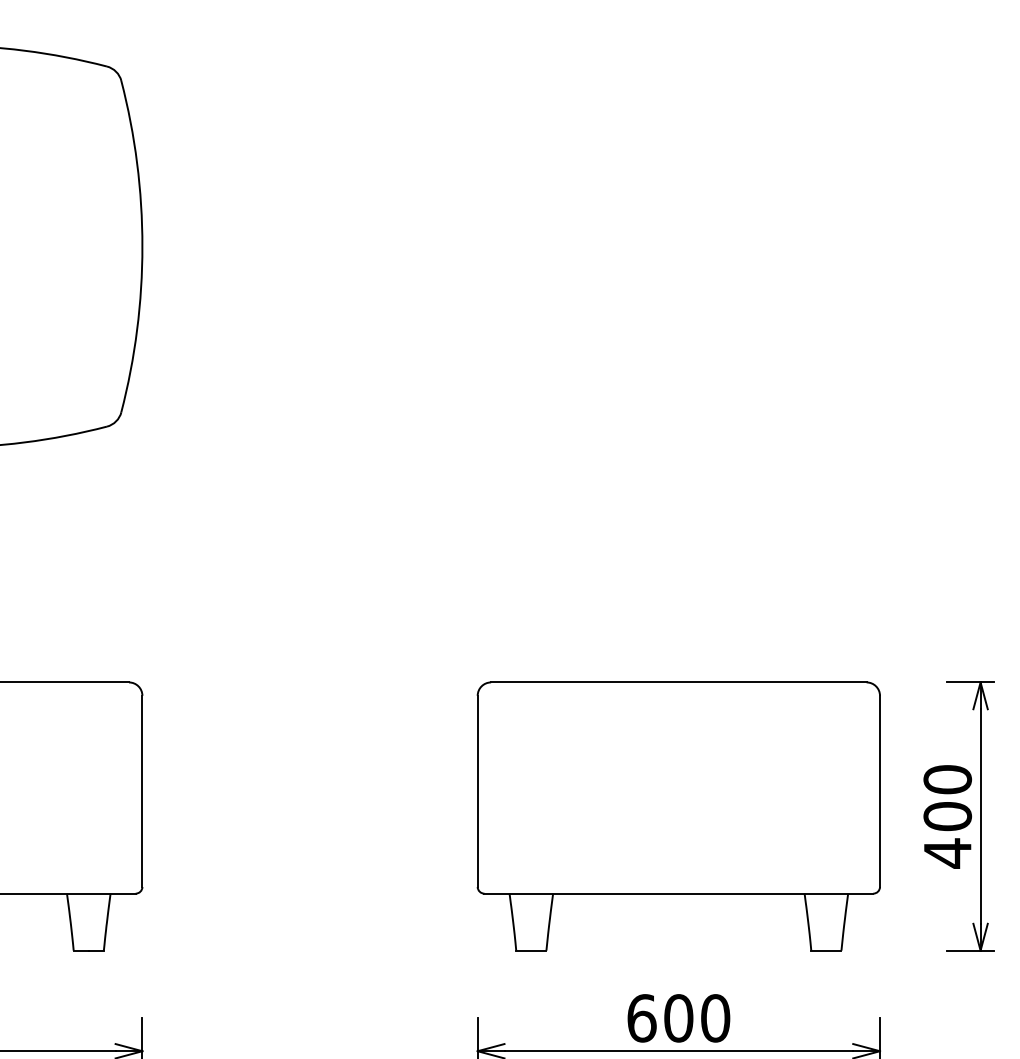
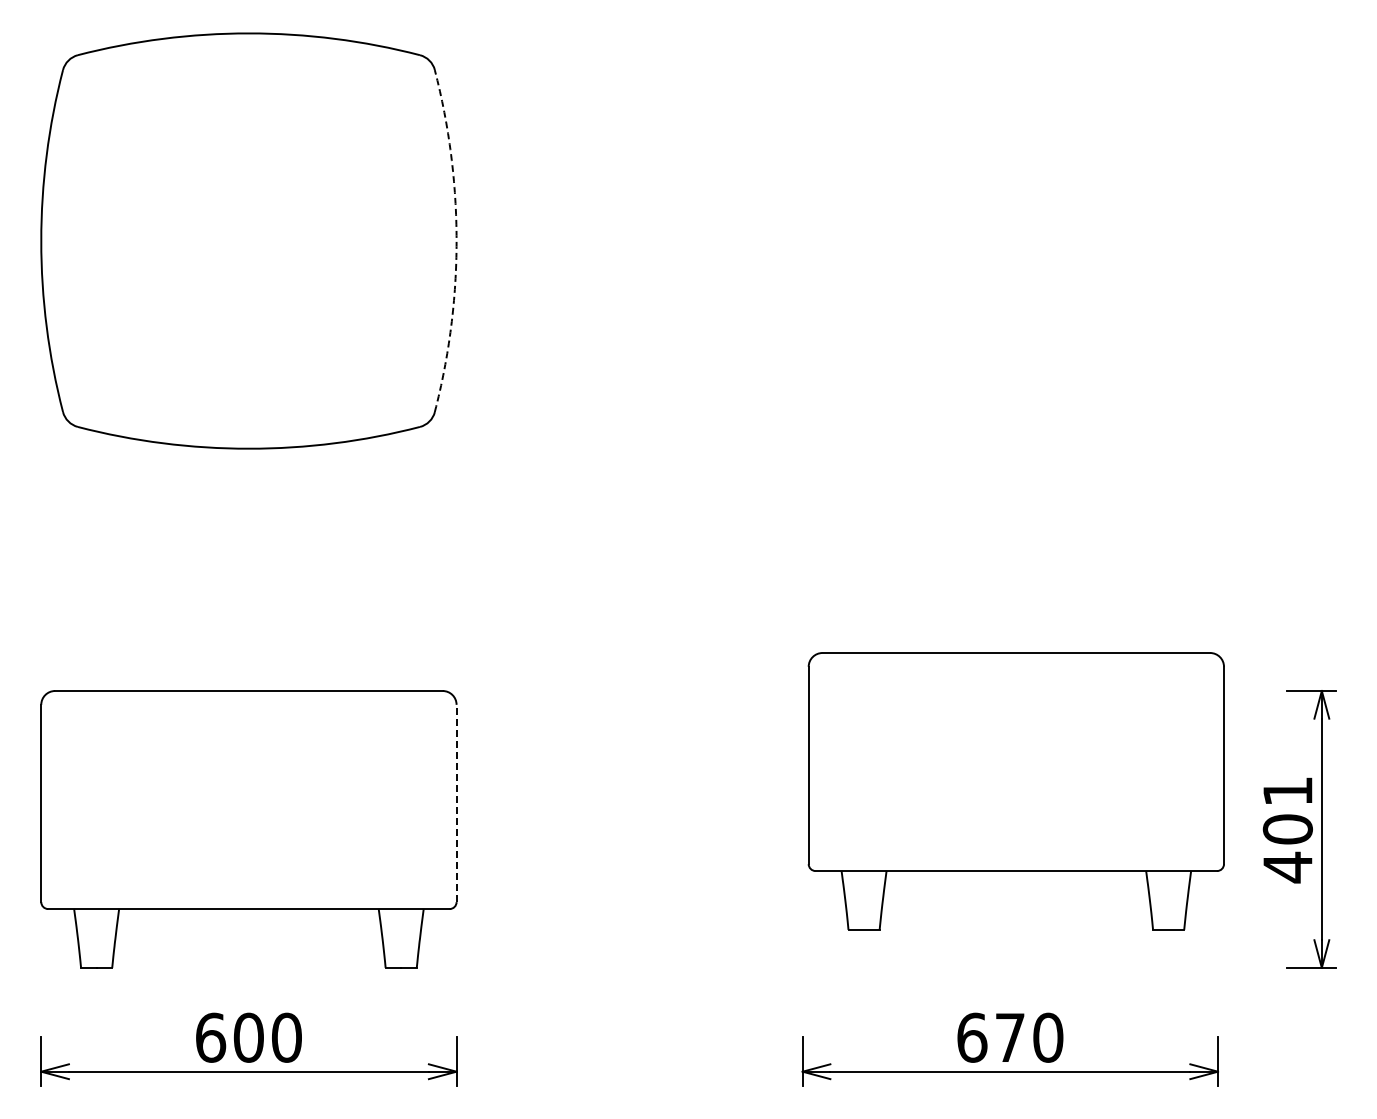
arc: (142, 246) -> (456, 241), solid -> dashed
text: (947, 779) -> (1287, 791), 400 -> 401
line: (142, 791) -> (456, 803), solid -> dashed
part: (678, 816) -> (1015, 791), moved
text: (678, 1018) -> (1010, 1037), 600 -> 670

